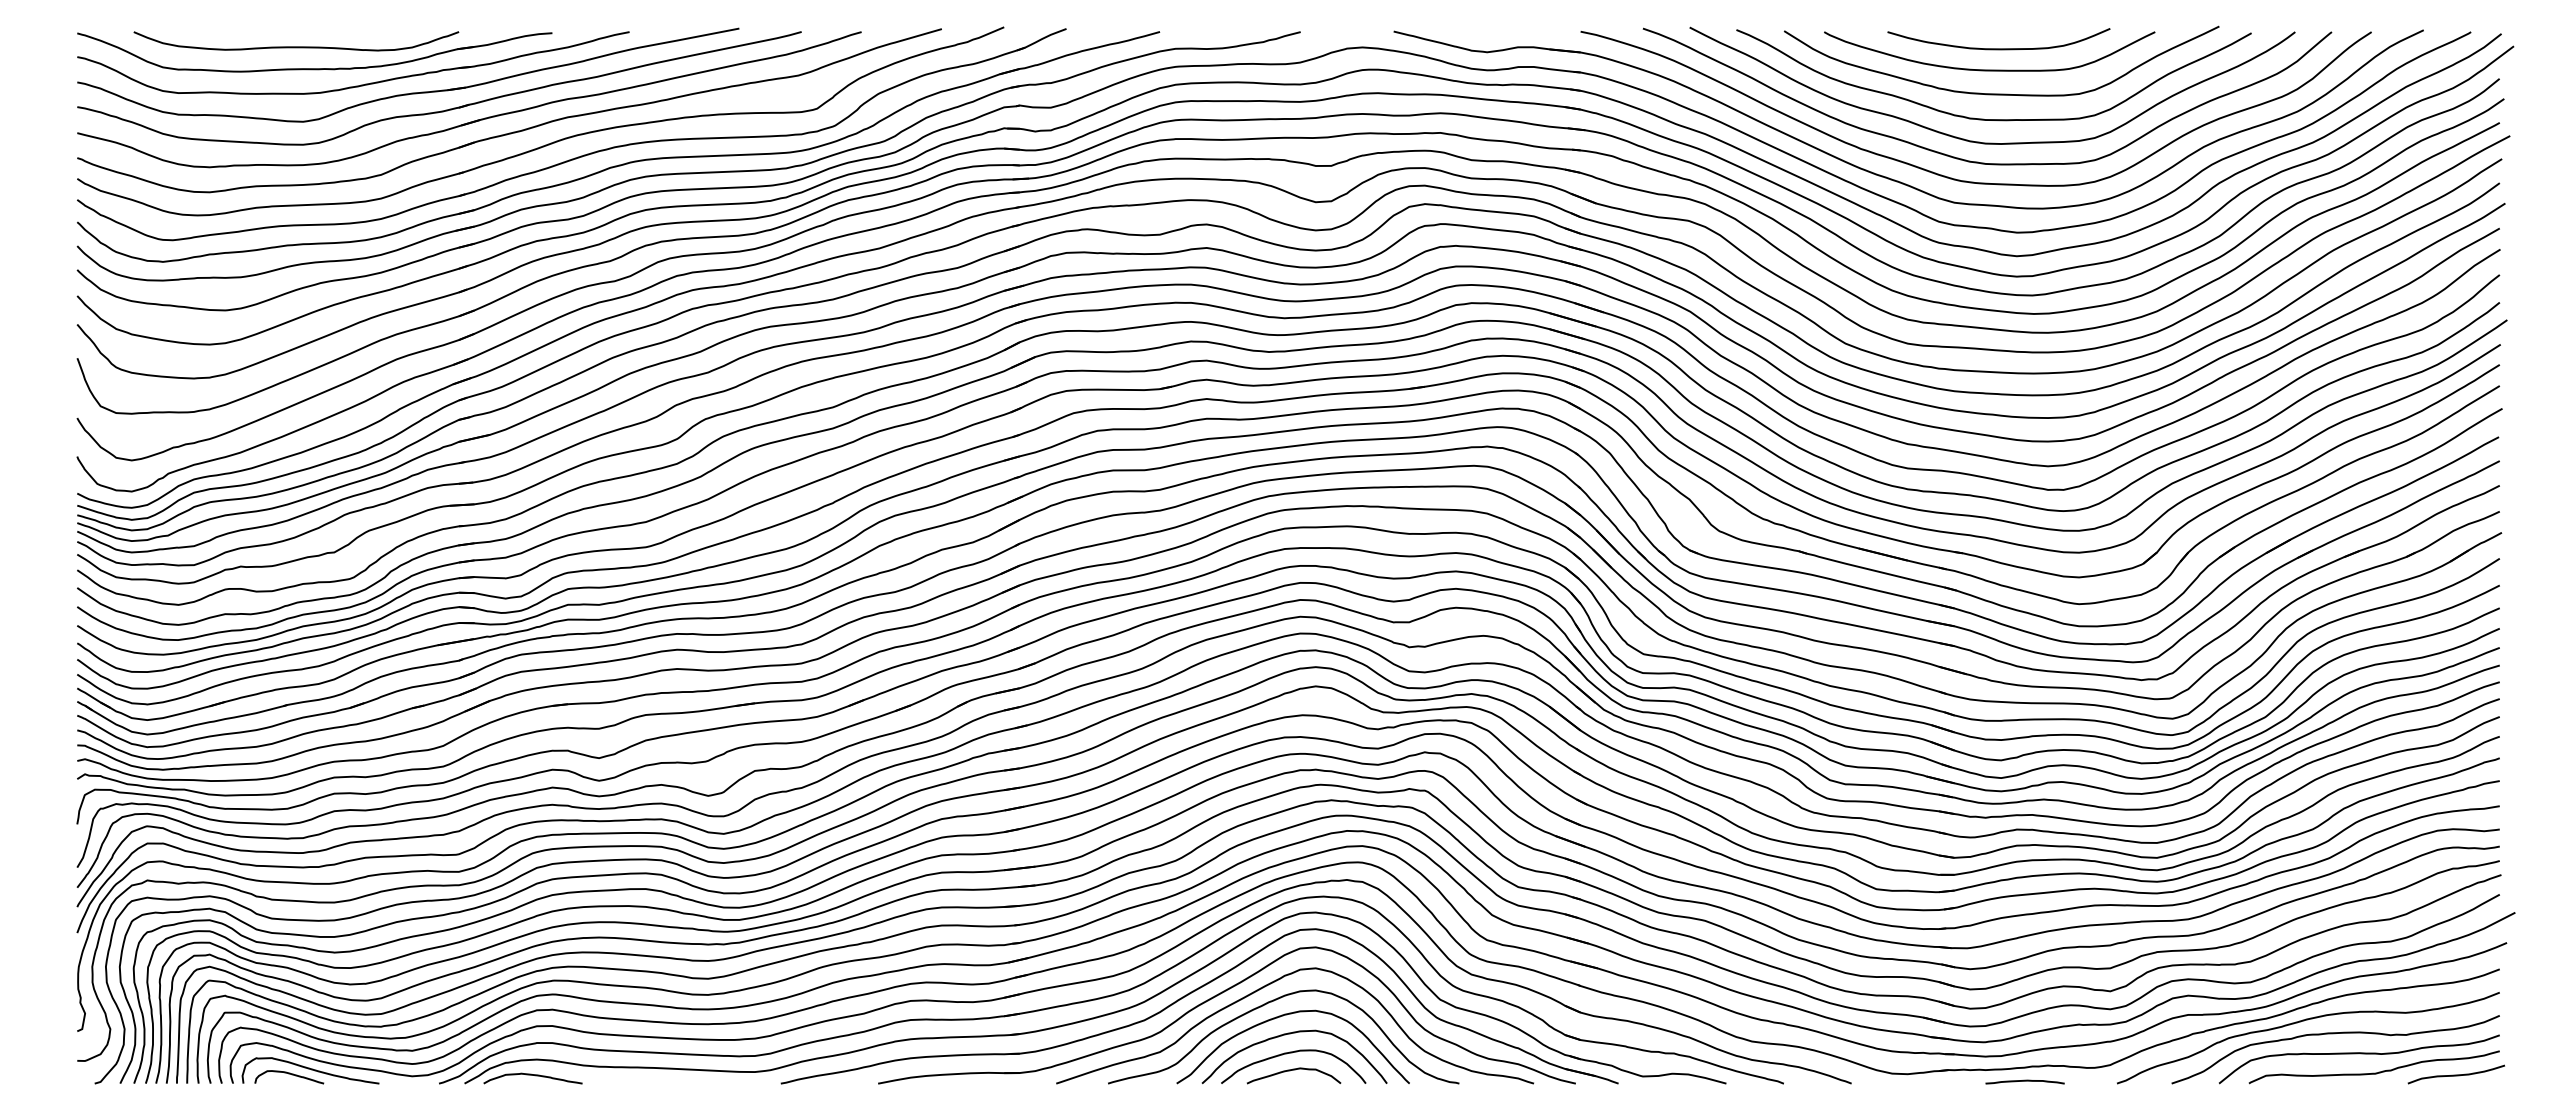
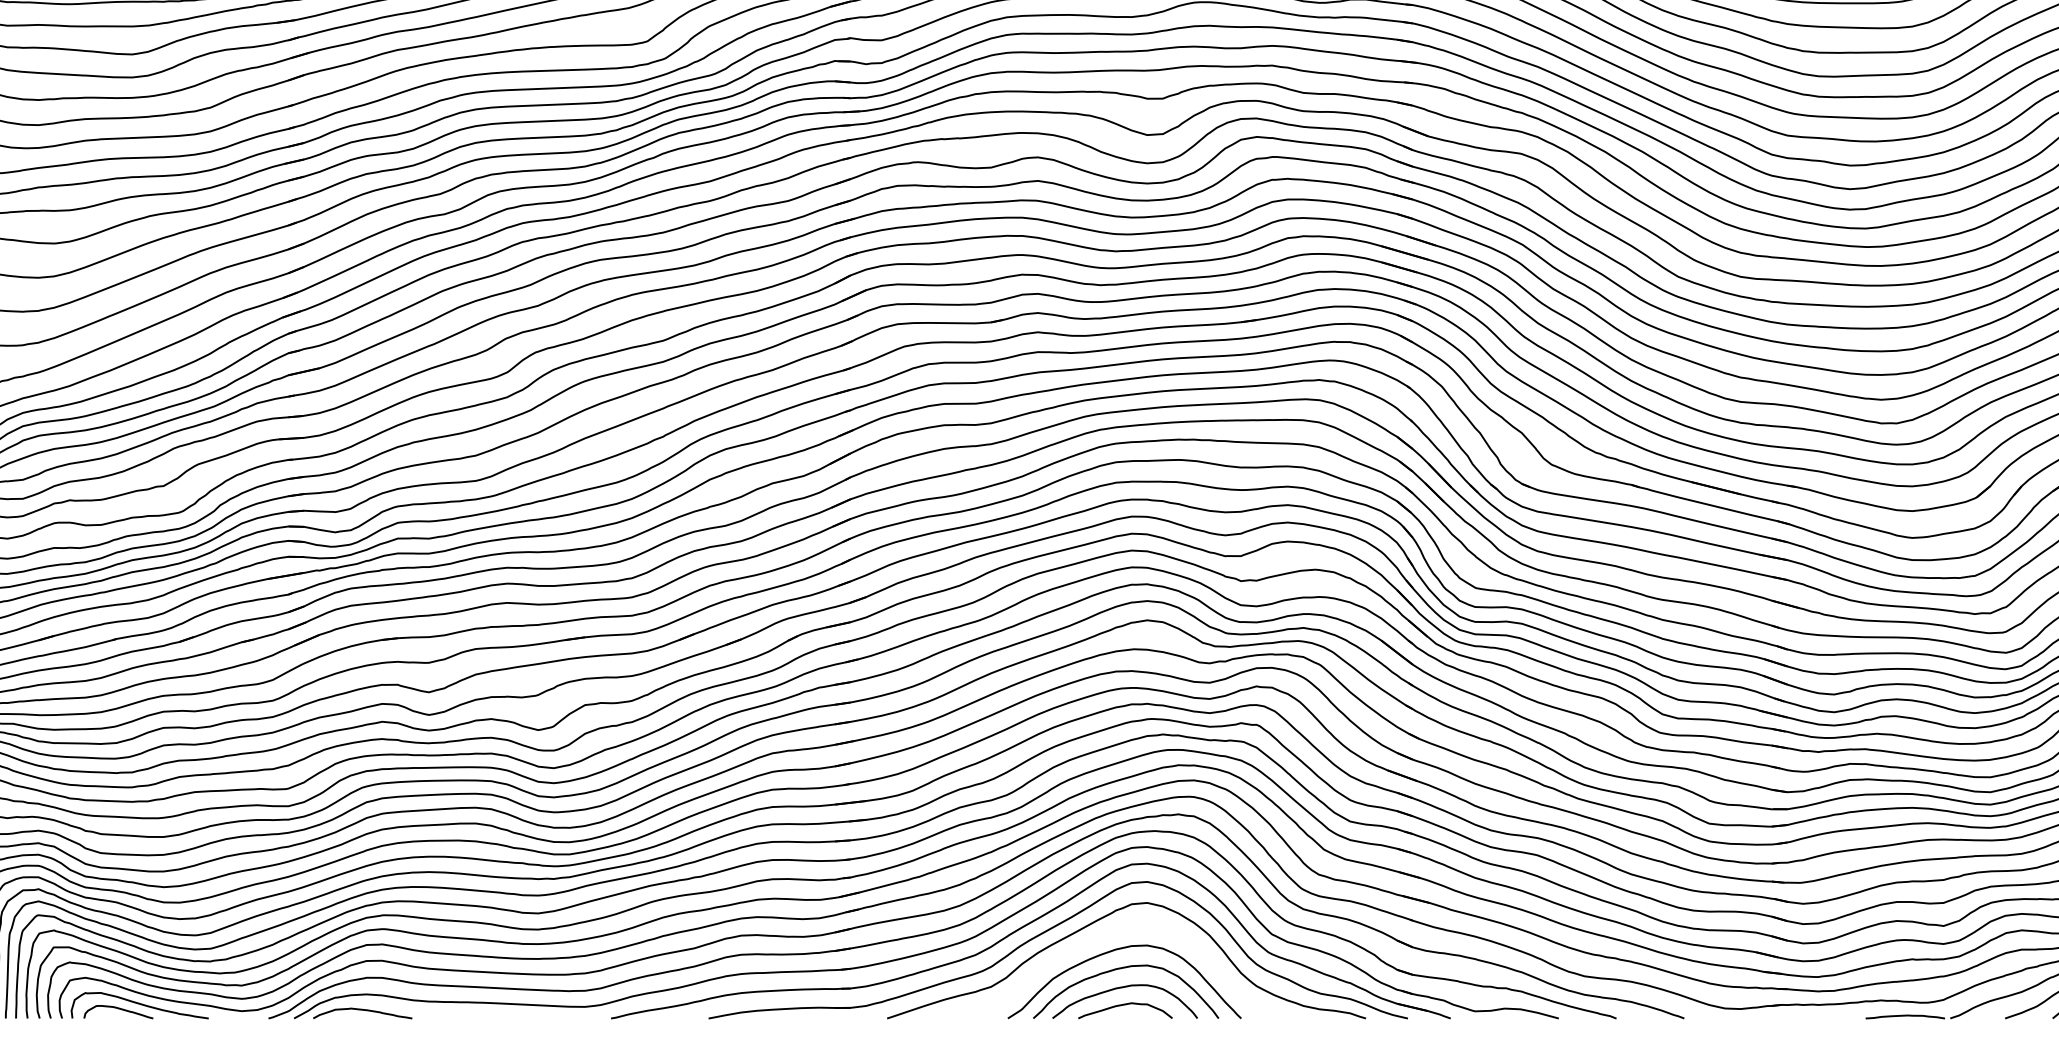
curve: (1265, 1005) -> (1096, 940), removed
curve: (2024, 1081) -> (1904, 1016), moved

